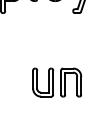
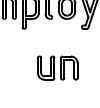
part: (56, 81) -> (57, 67), moved

